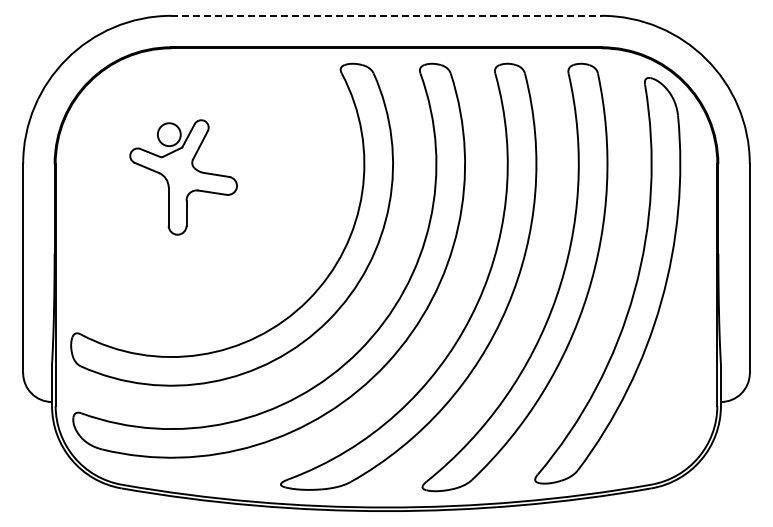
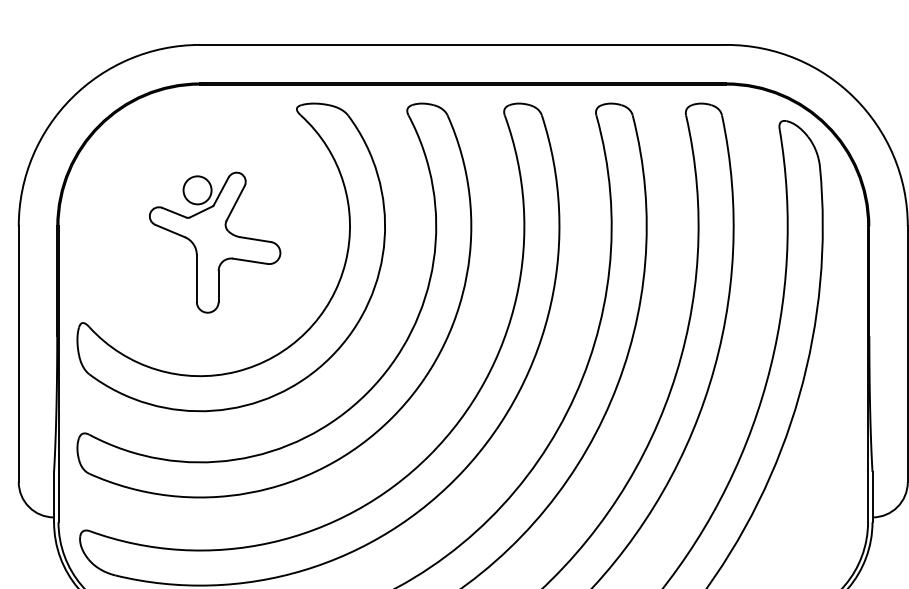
line: (386, 15) -> (463, 44), dashed -> solid
part: (257, 249) -> (305, 330), added

